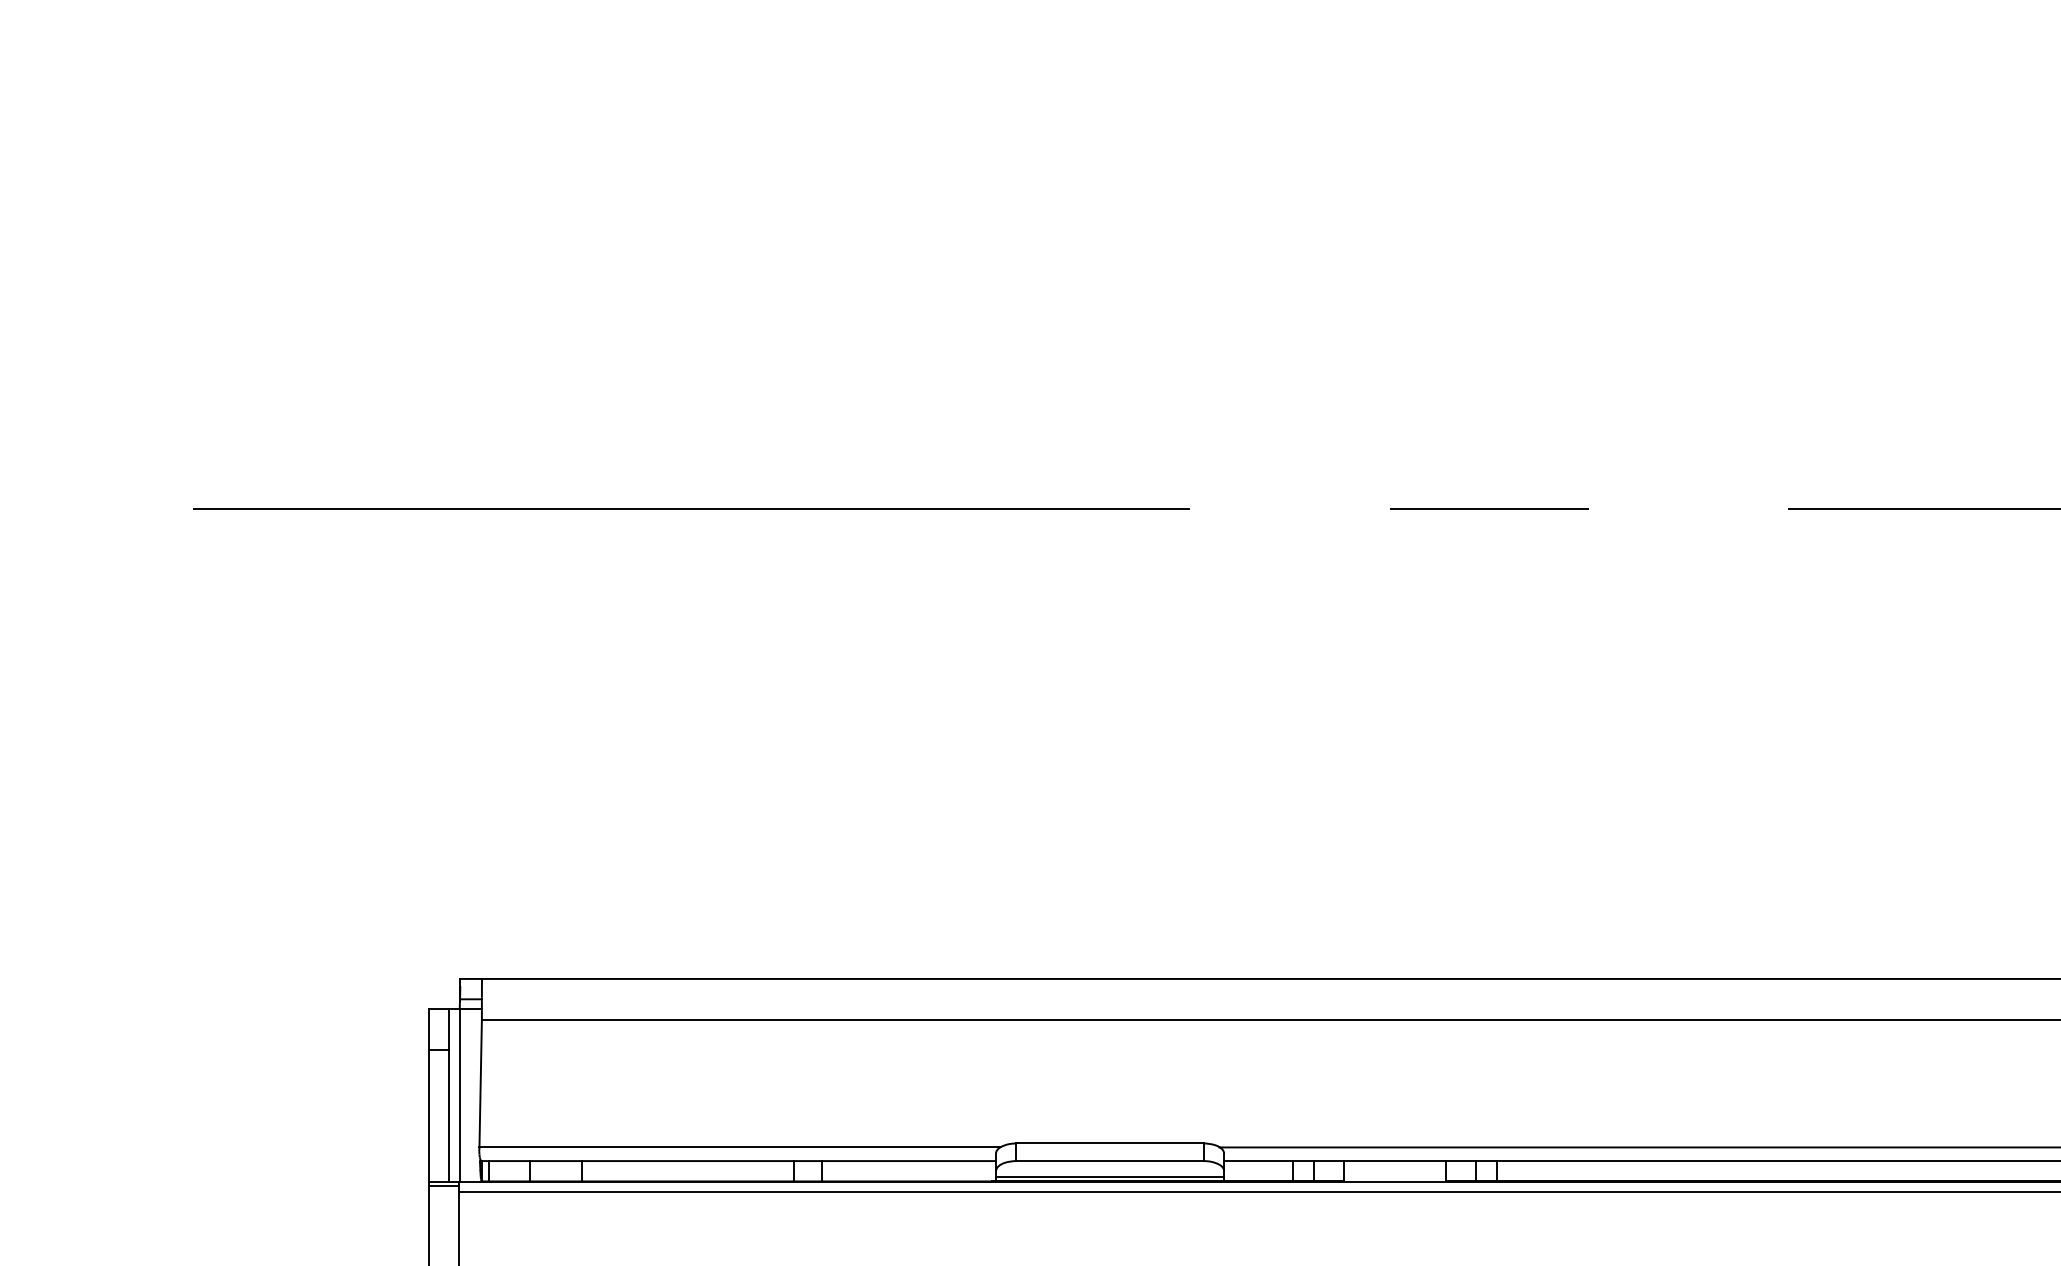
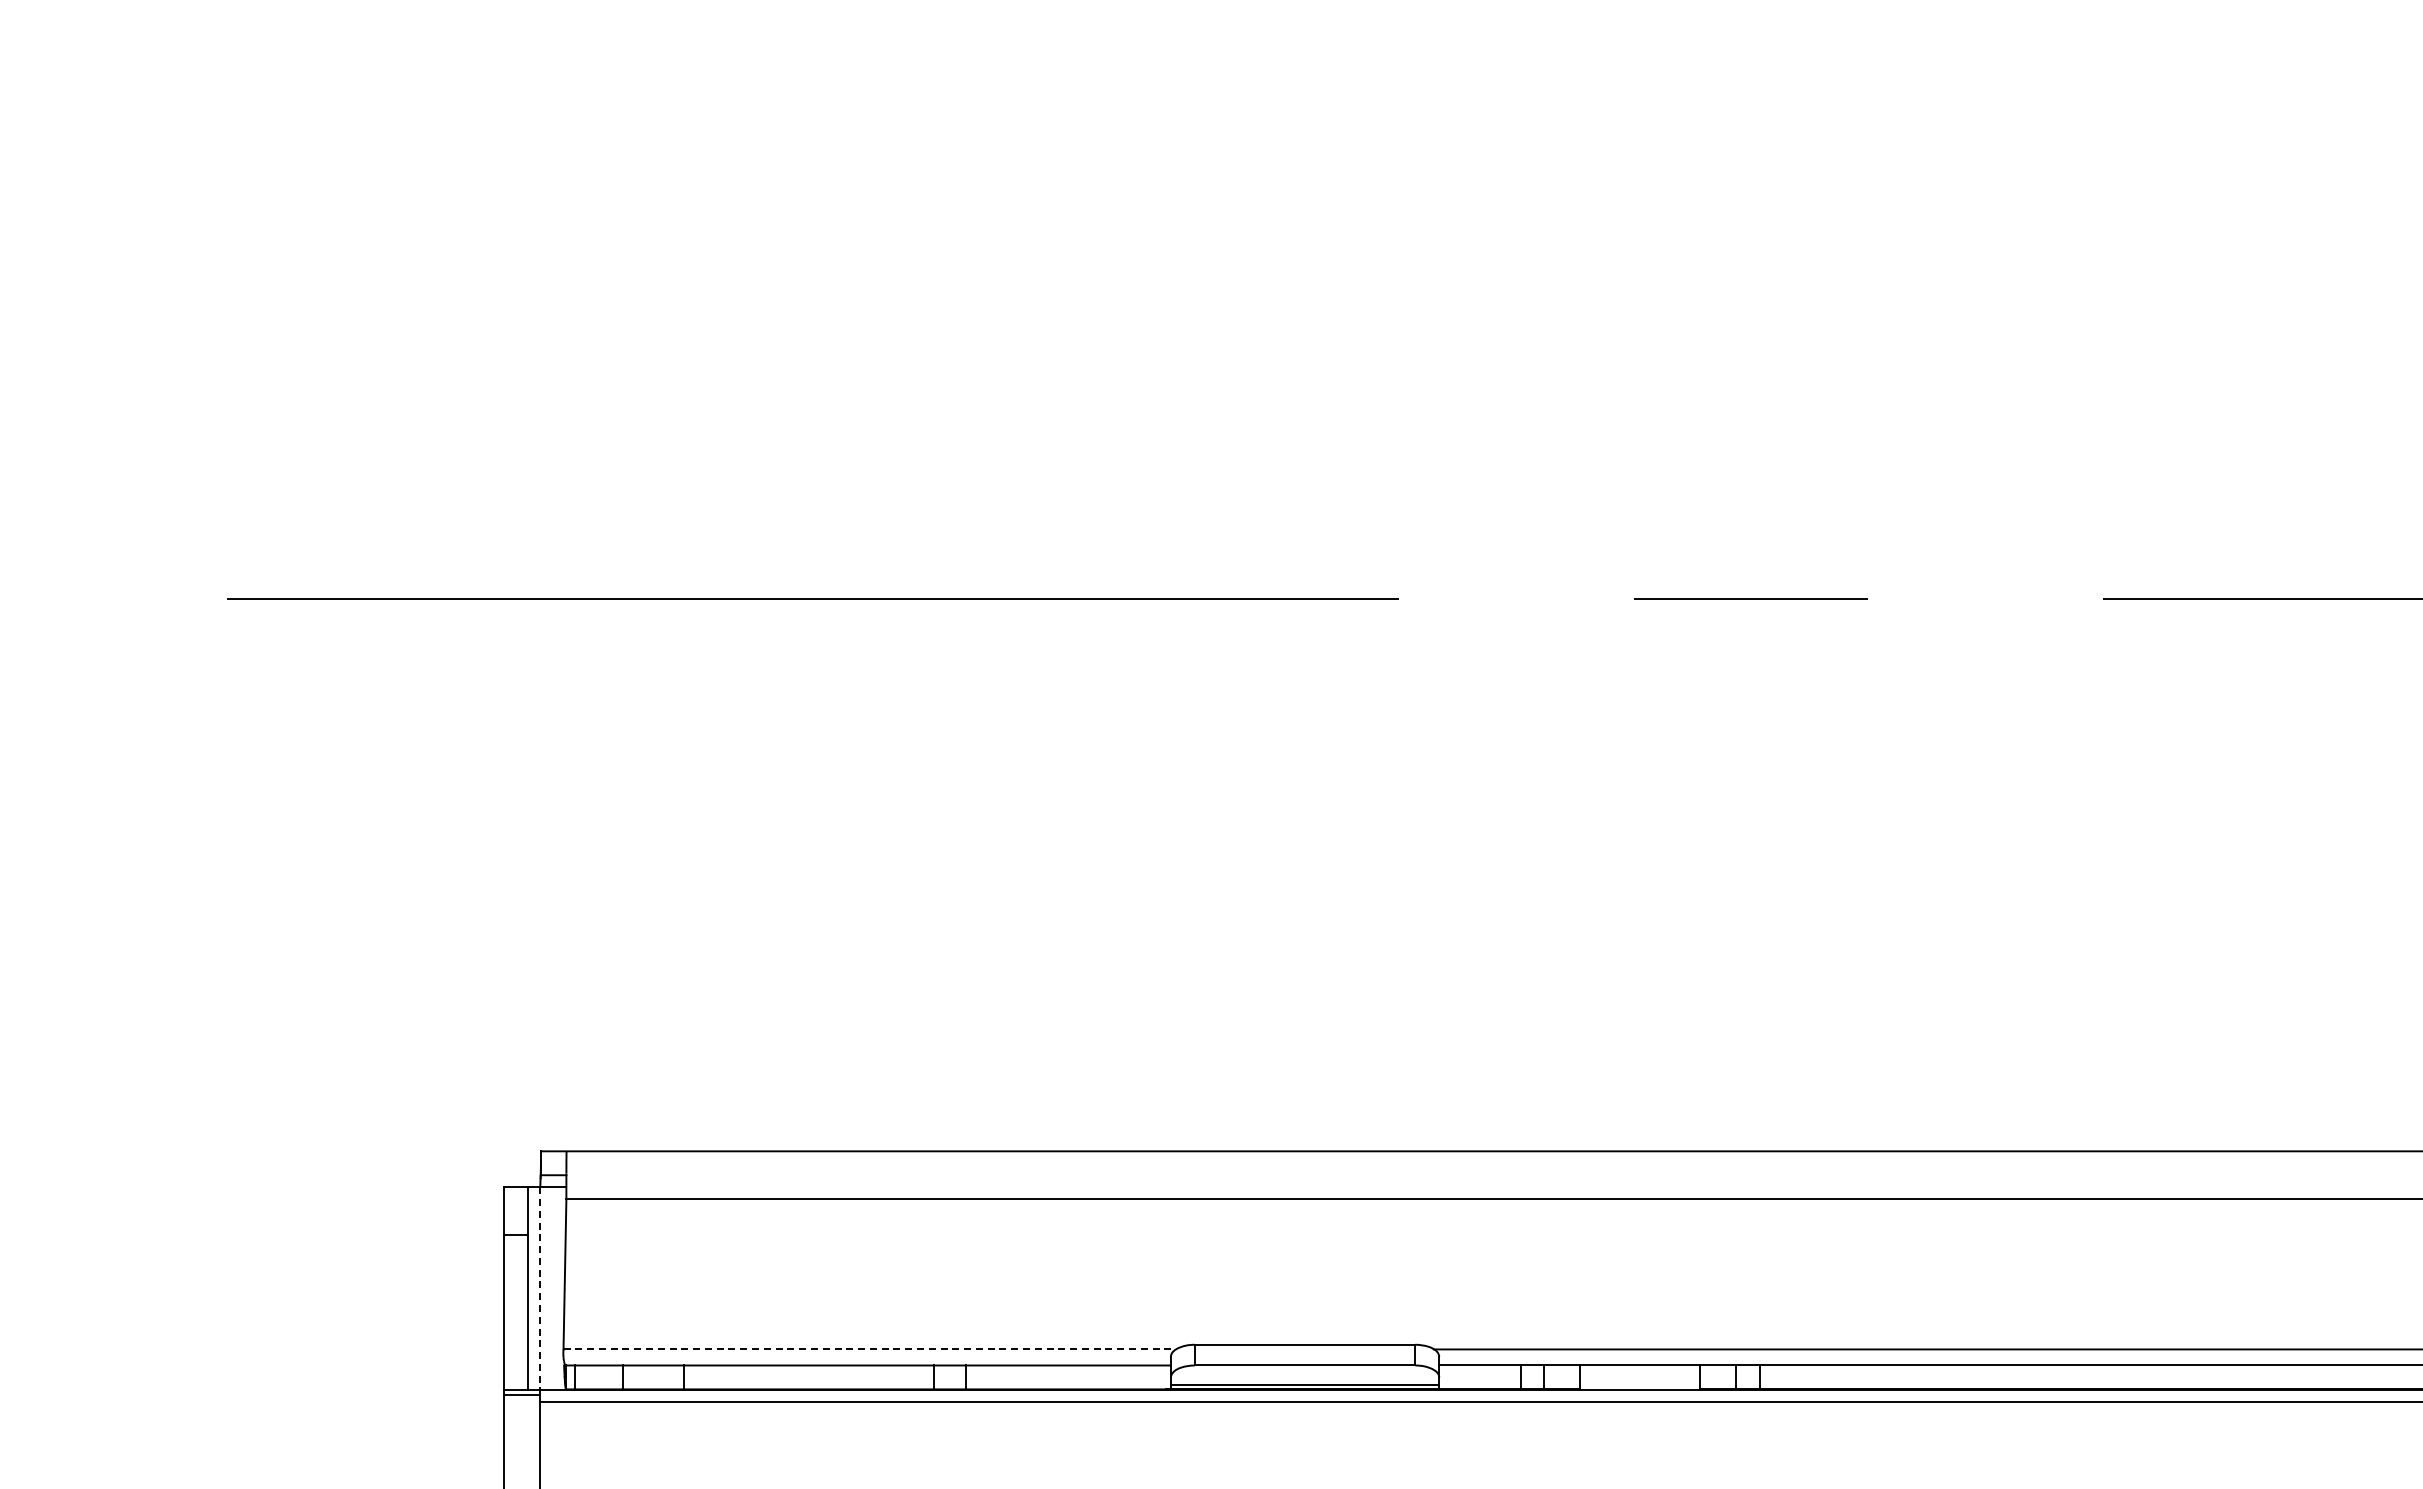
line: (459, 1095) -> (540, 1288), solid -> dashed
line: (740, 1147) -> (870, 1349), solid -> dashed

